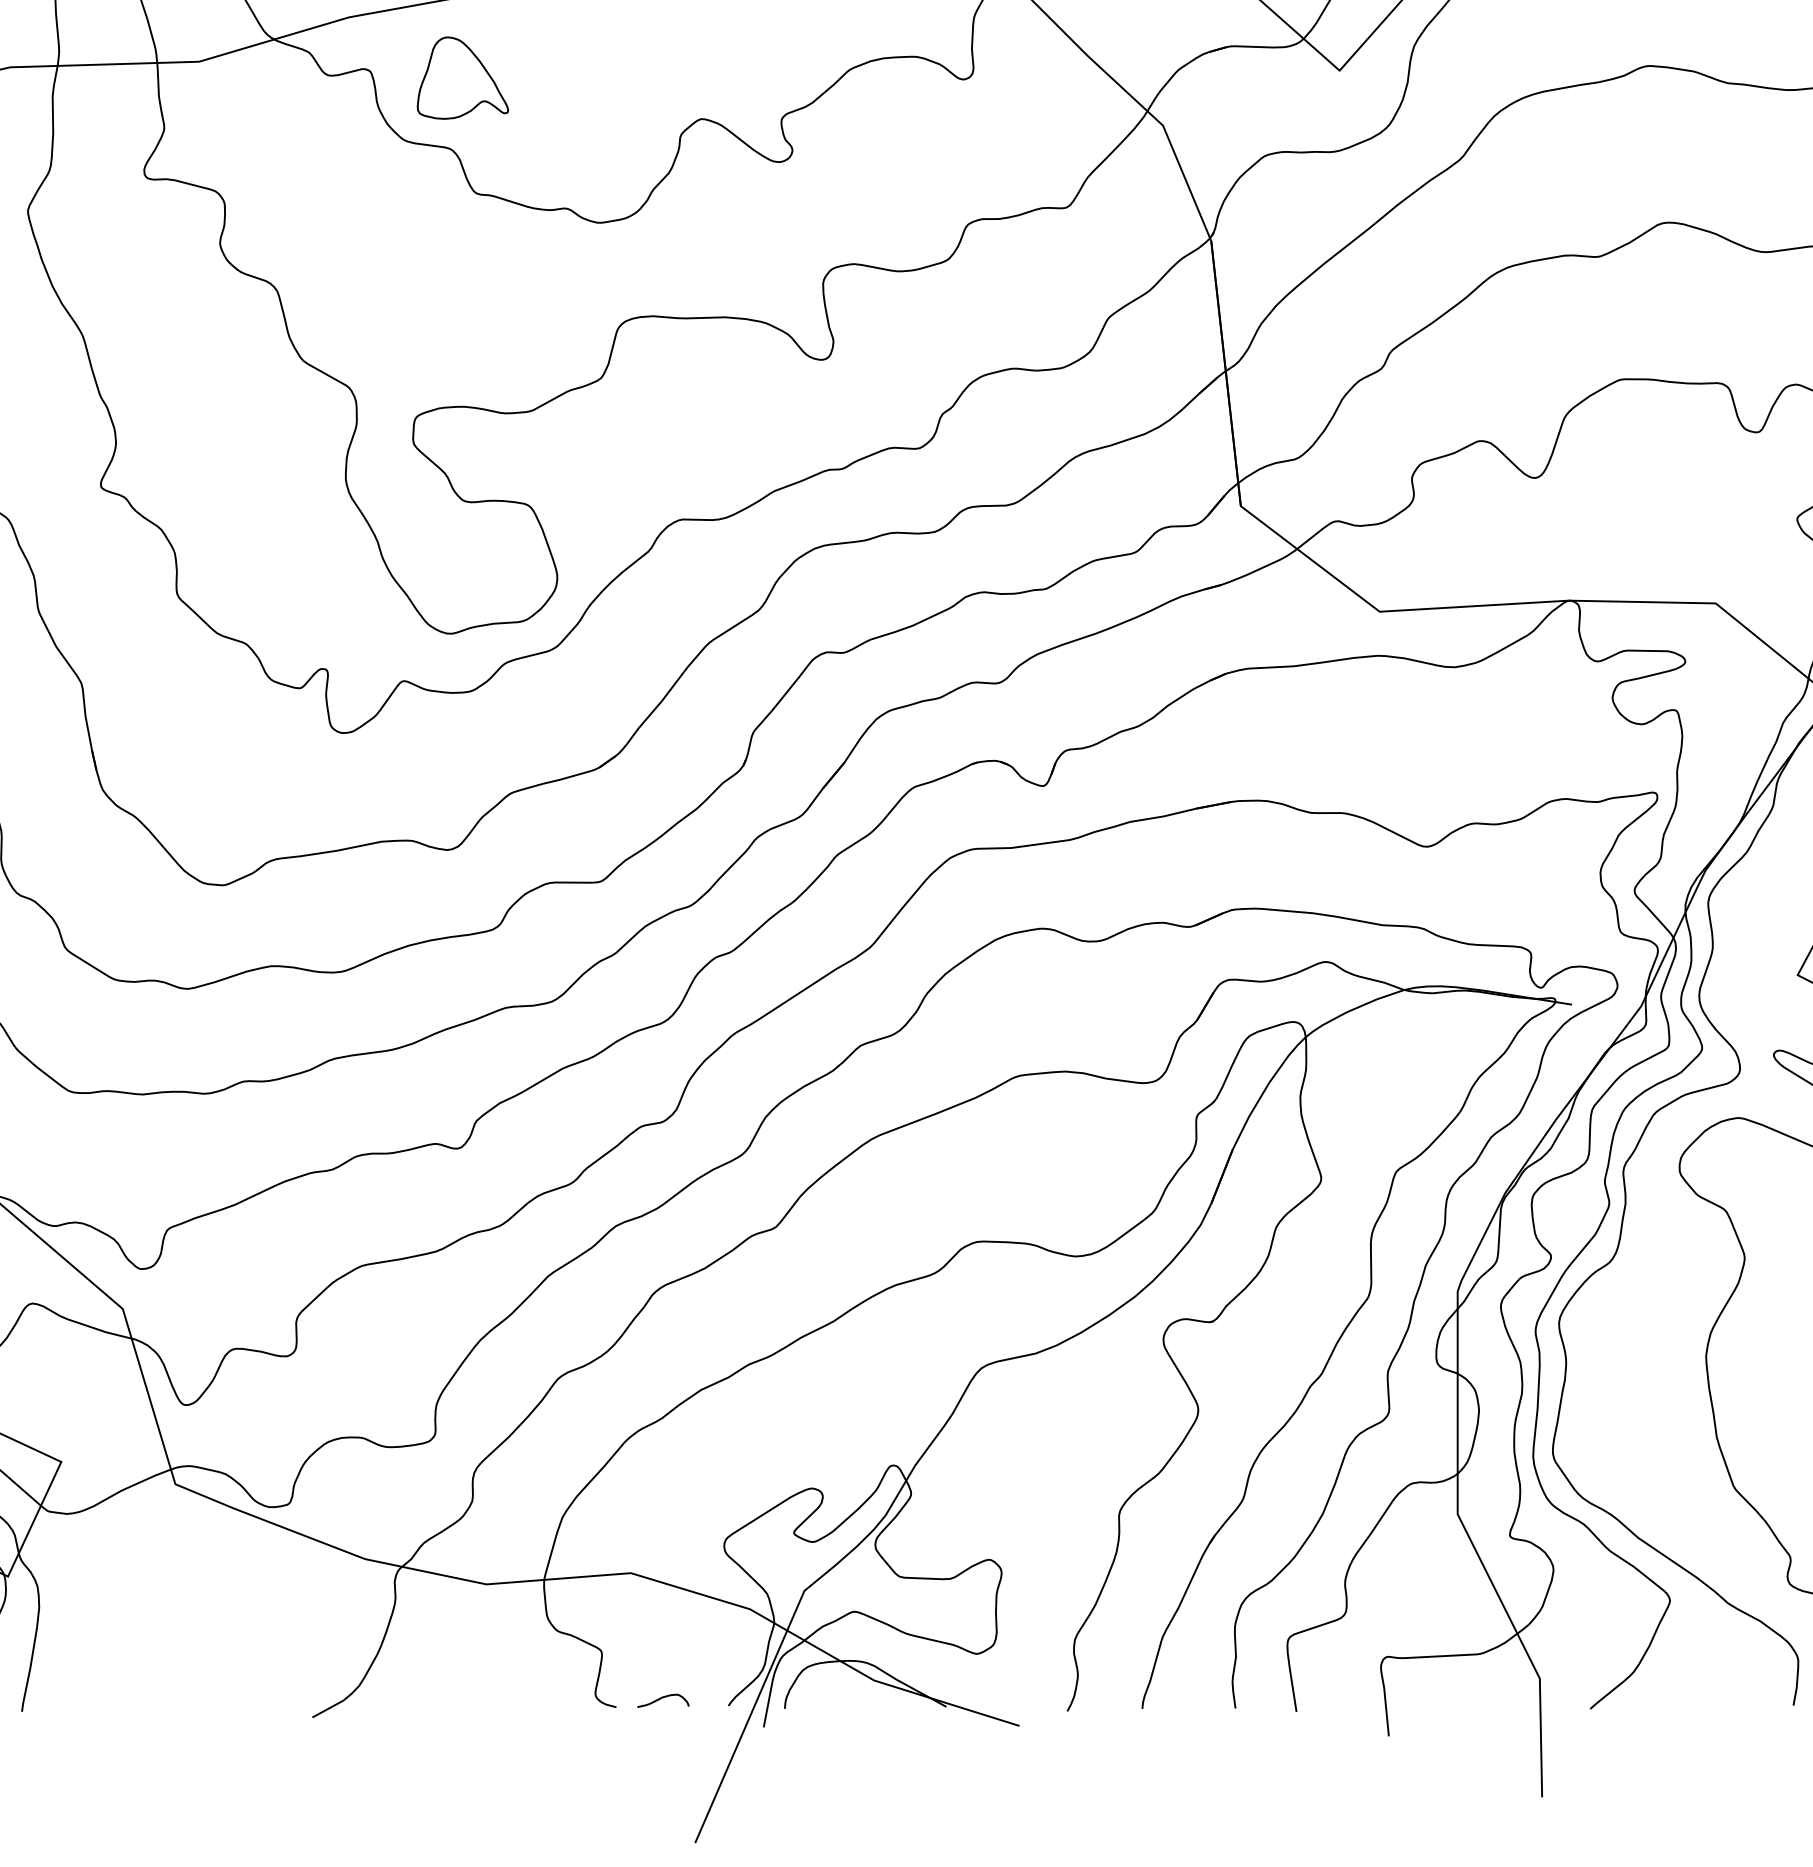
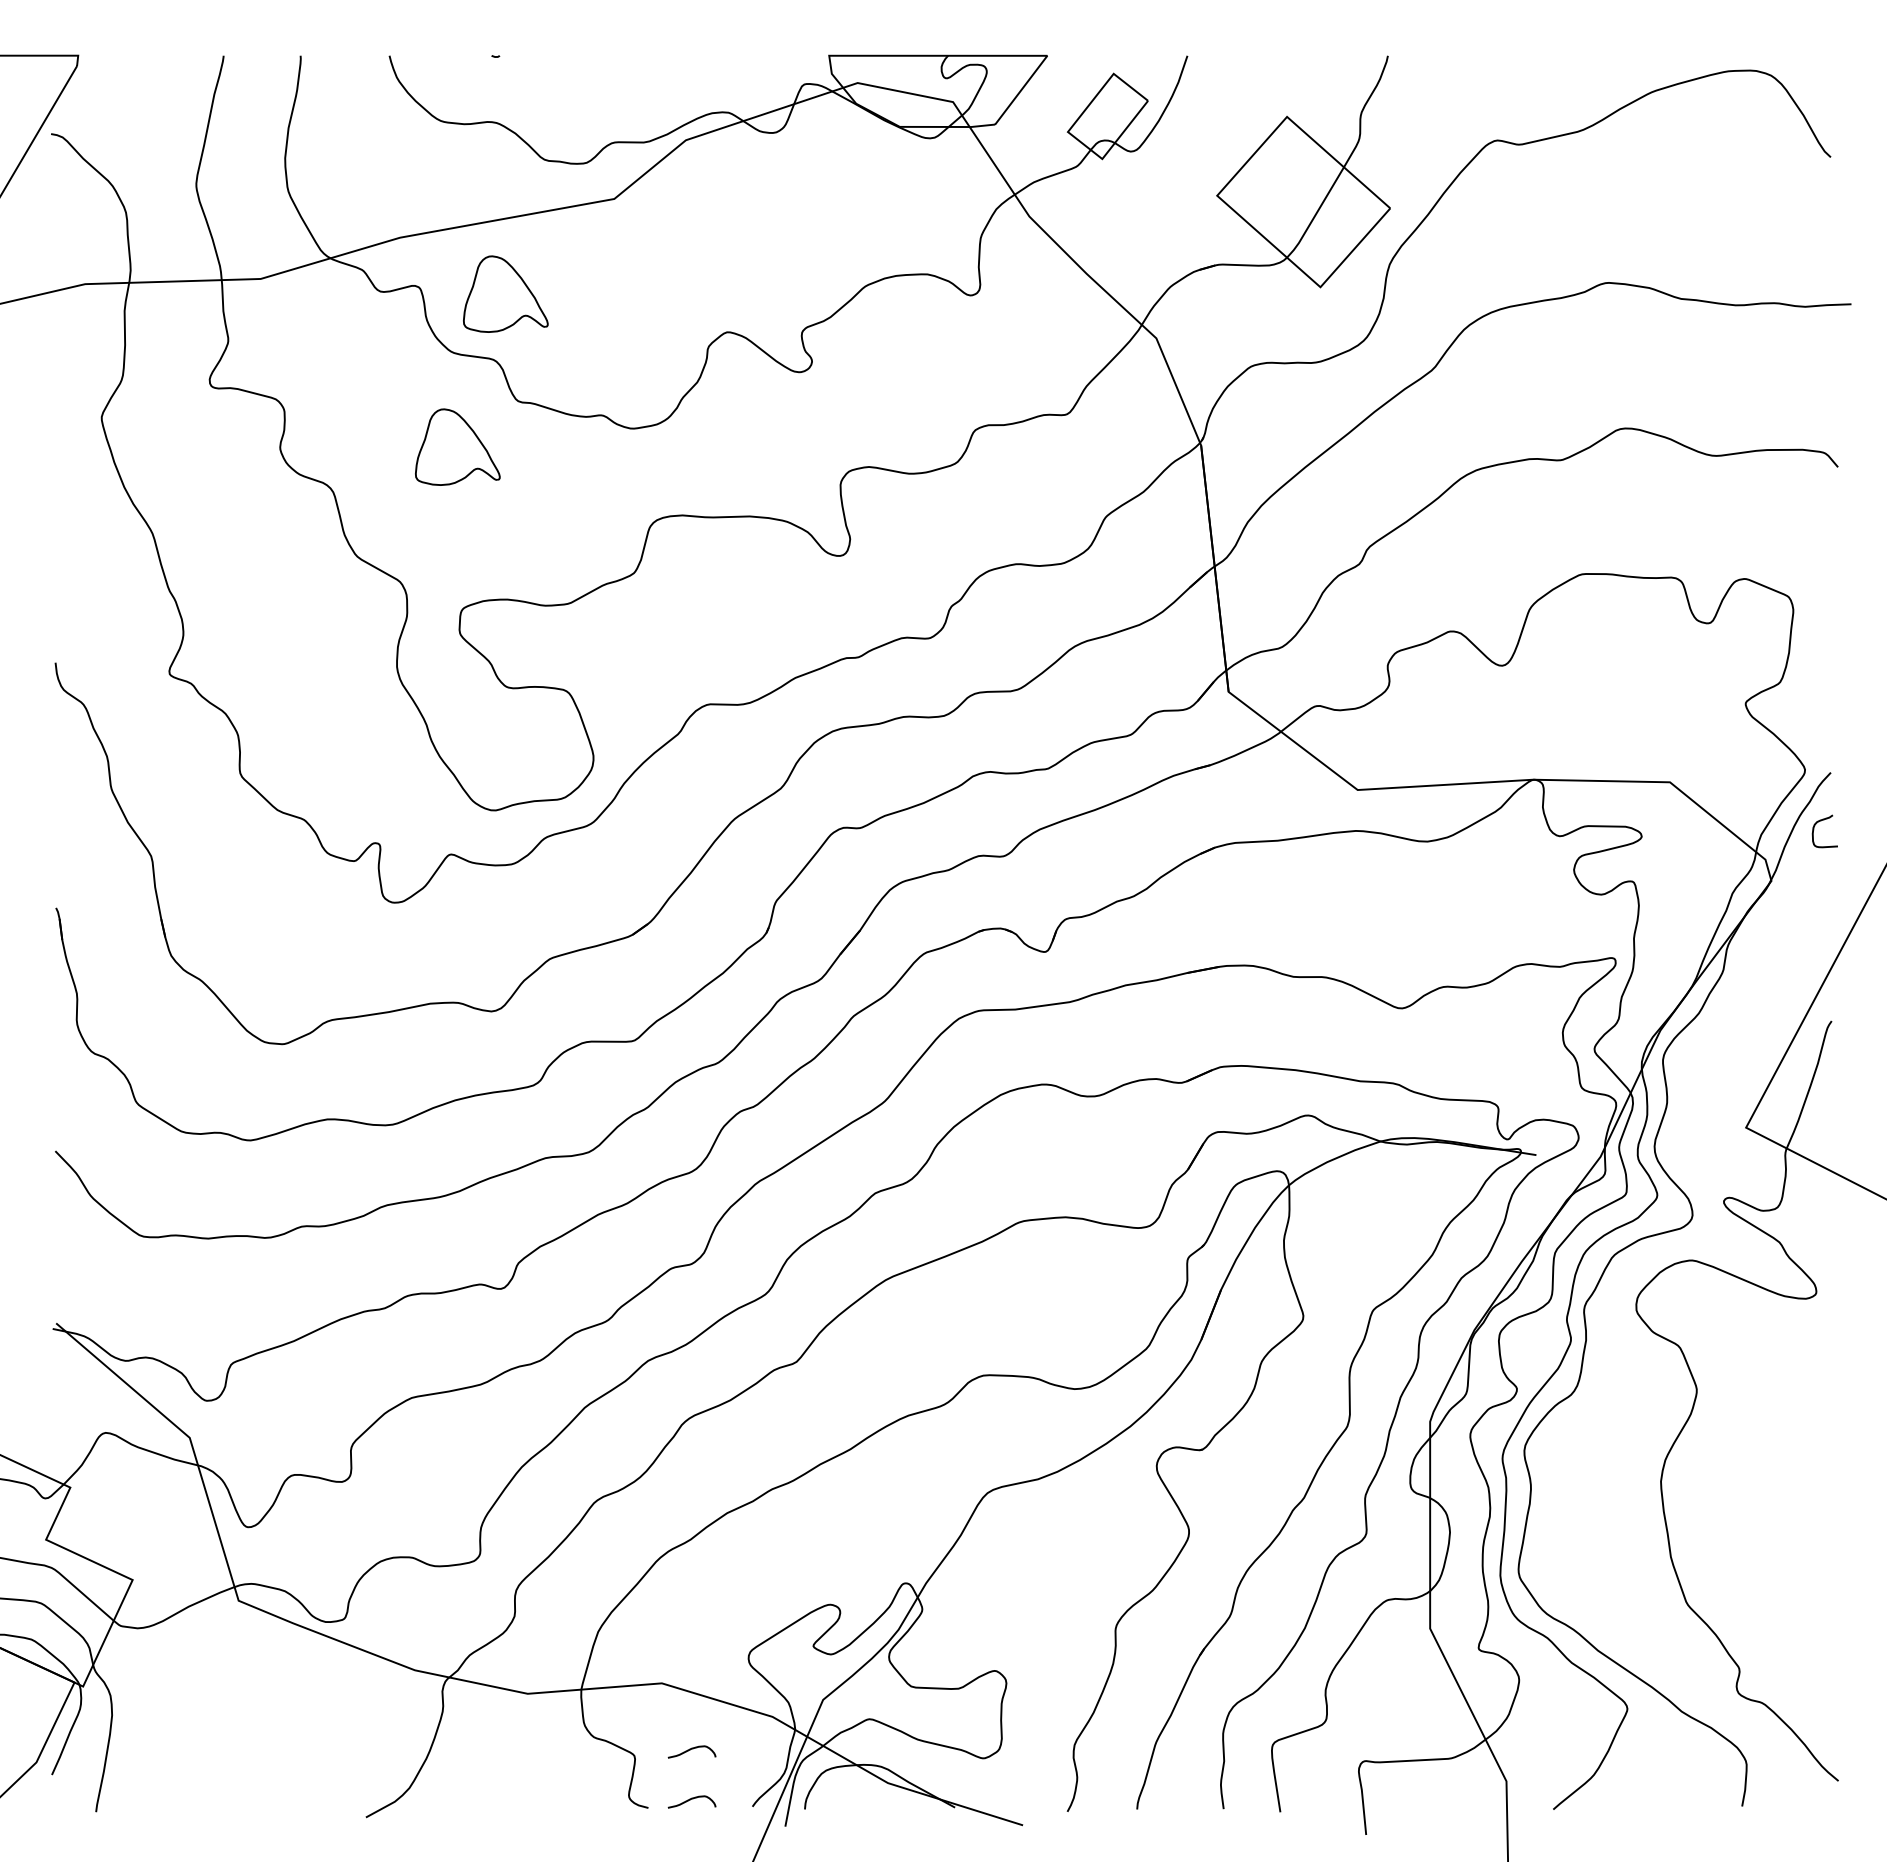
part: (410, 242) -> (457, 446), added
curve: (661, 1645) -> (690, 1750), added

